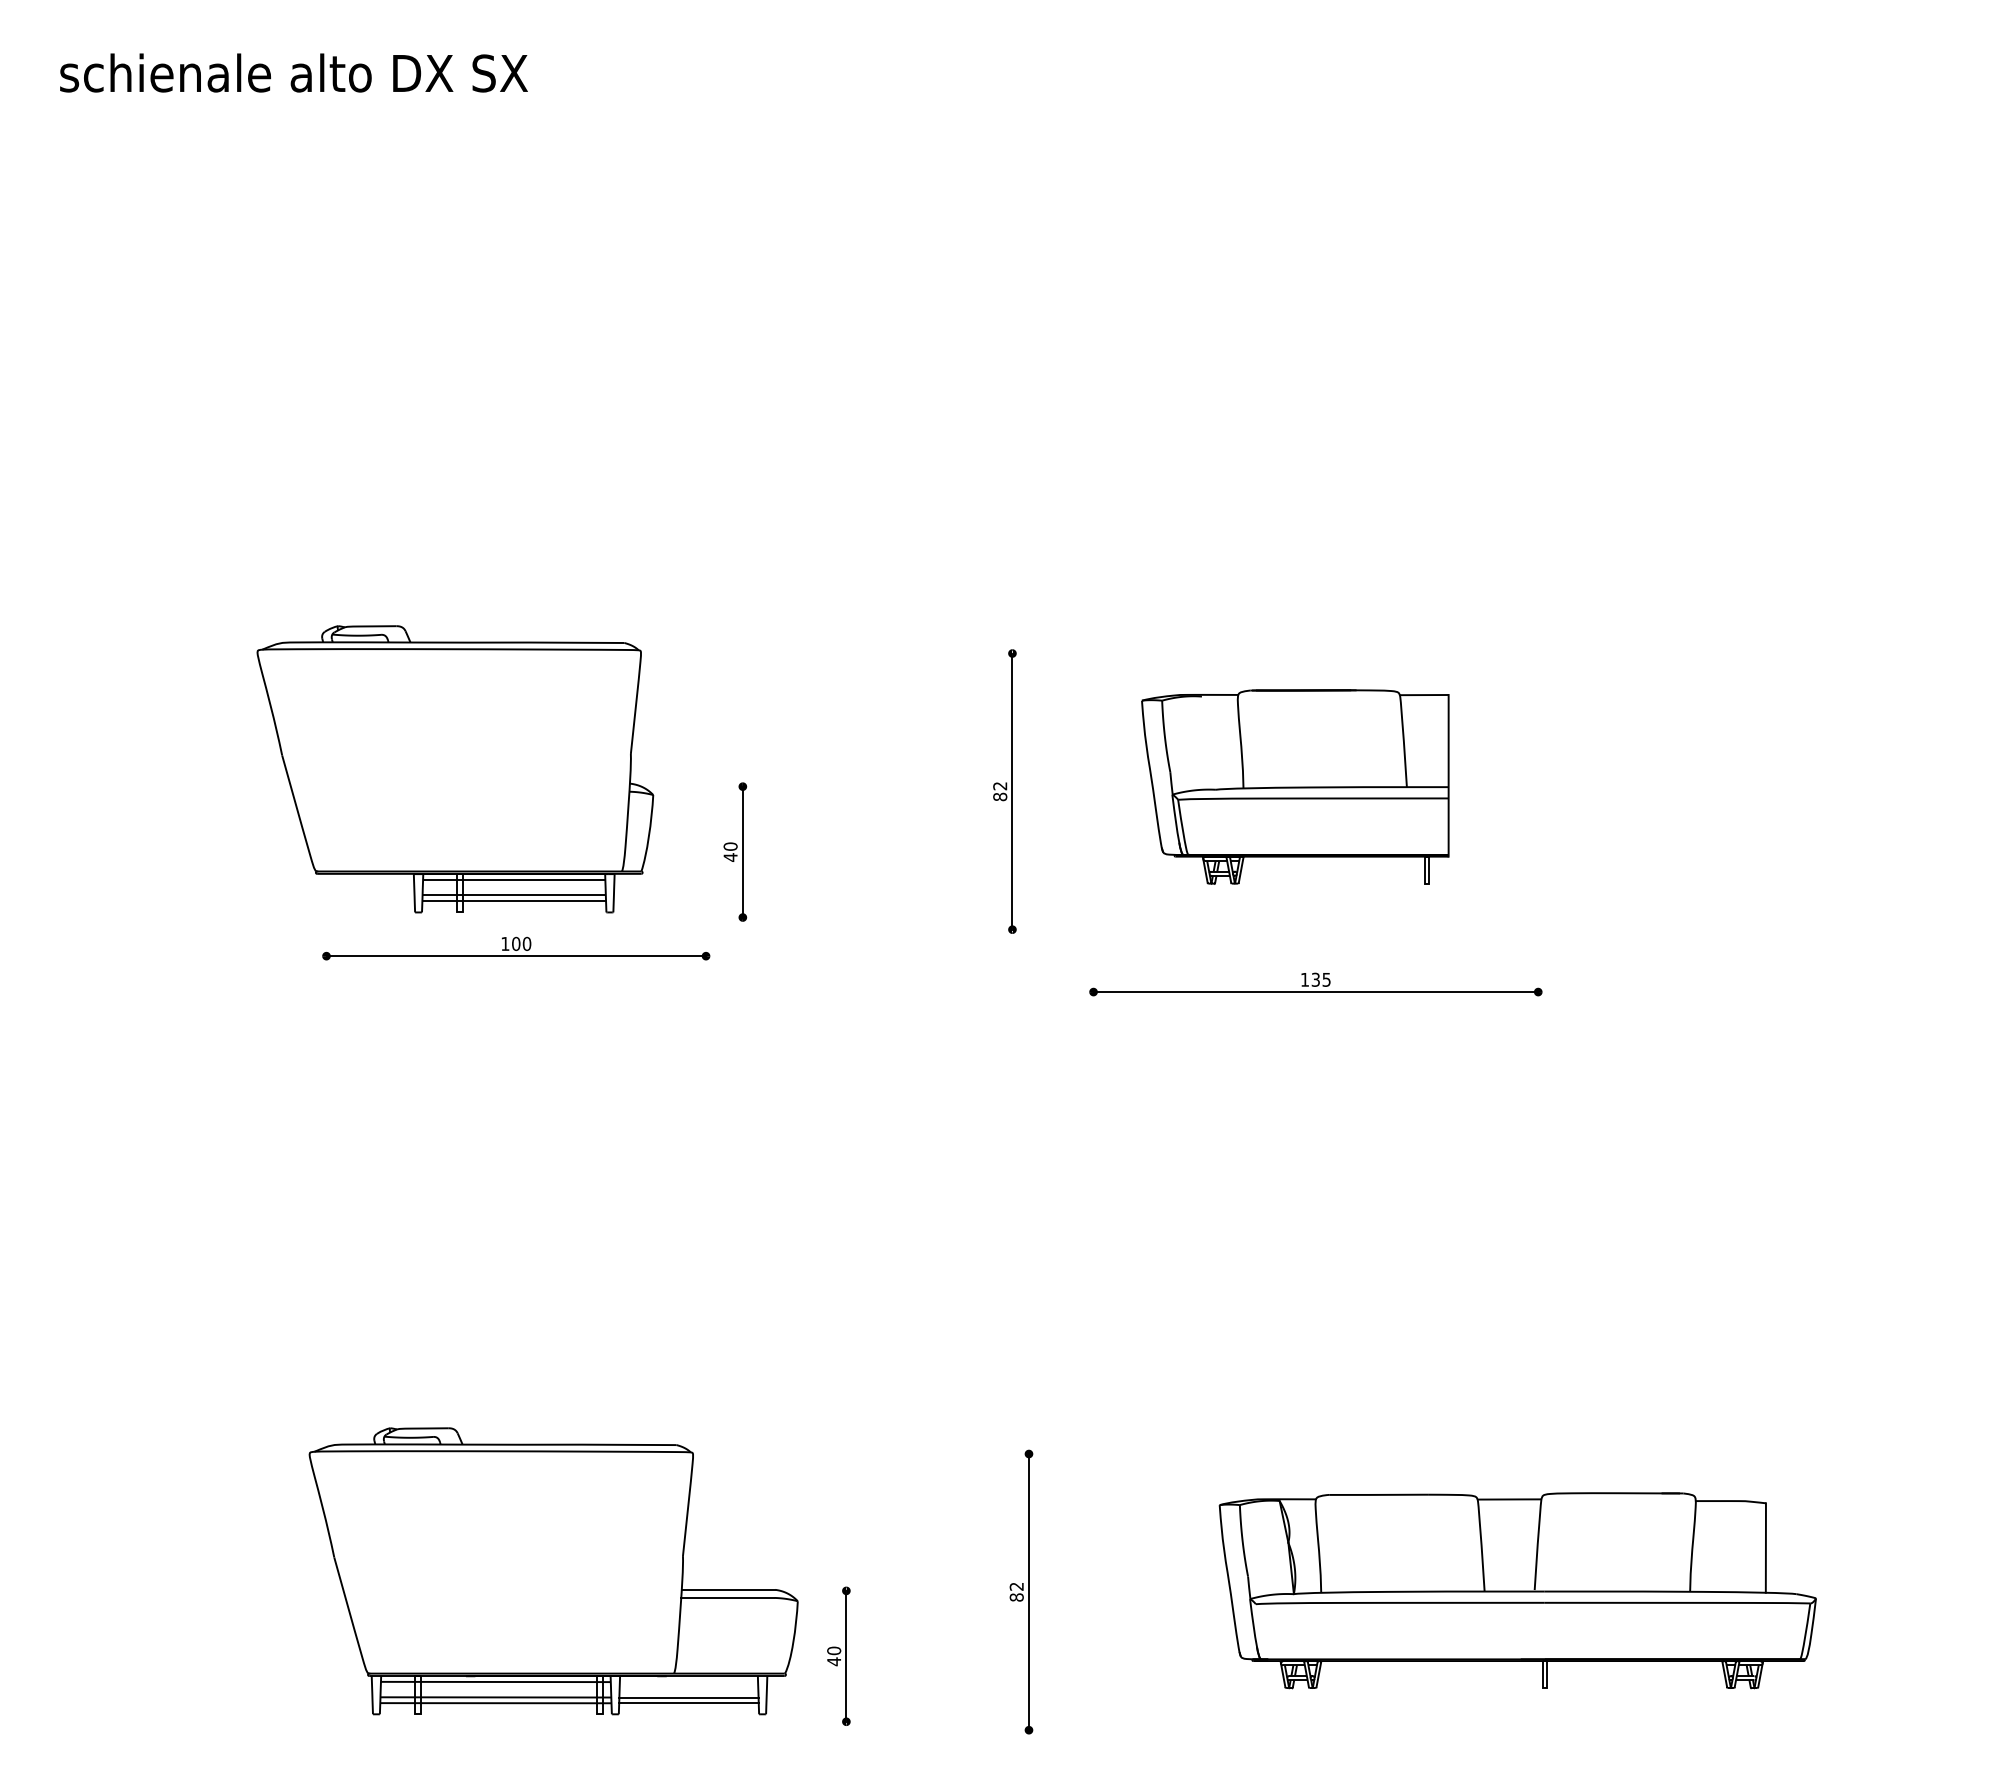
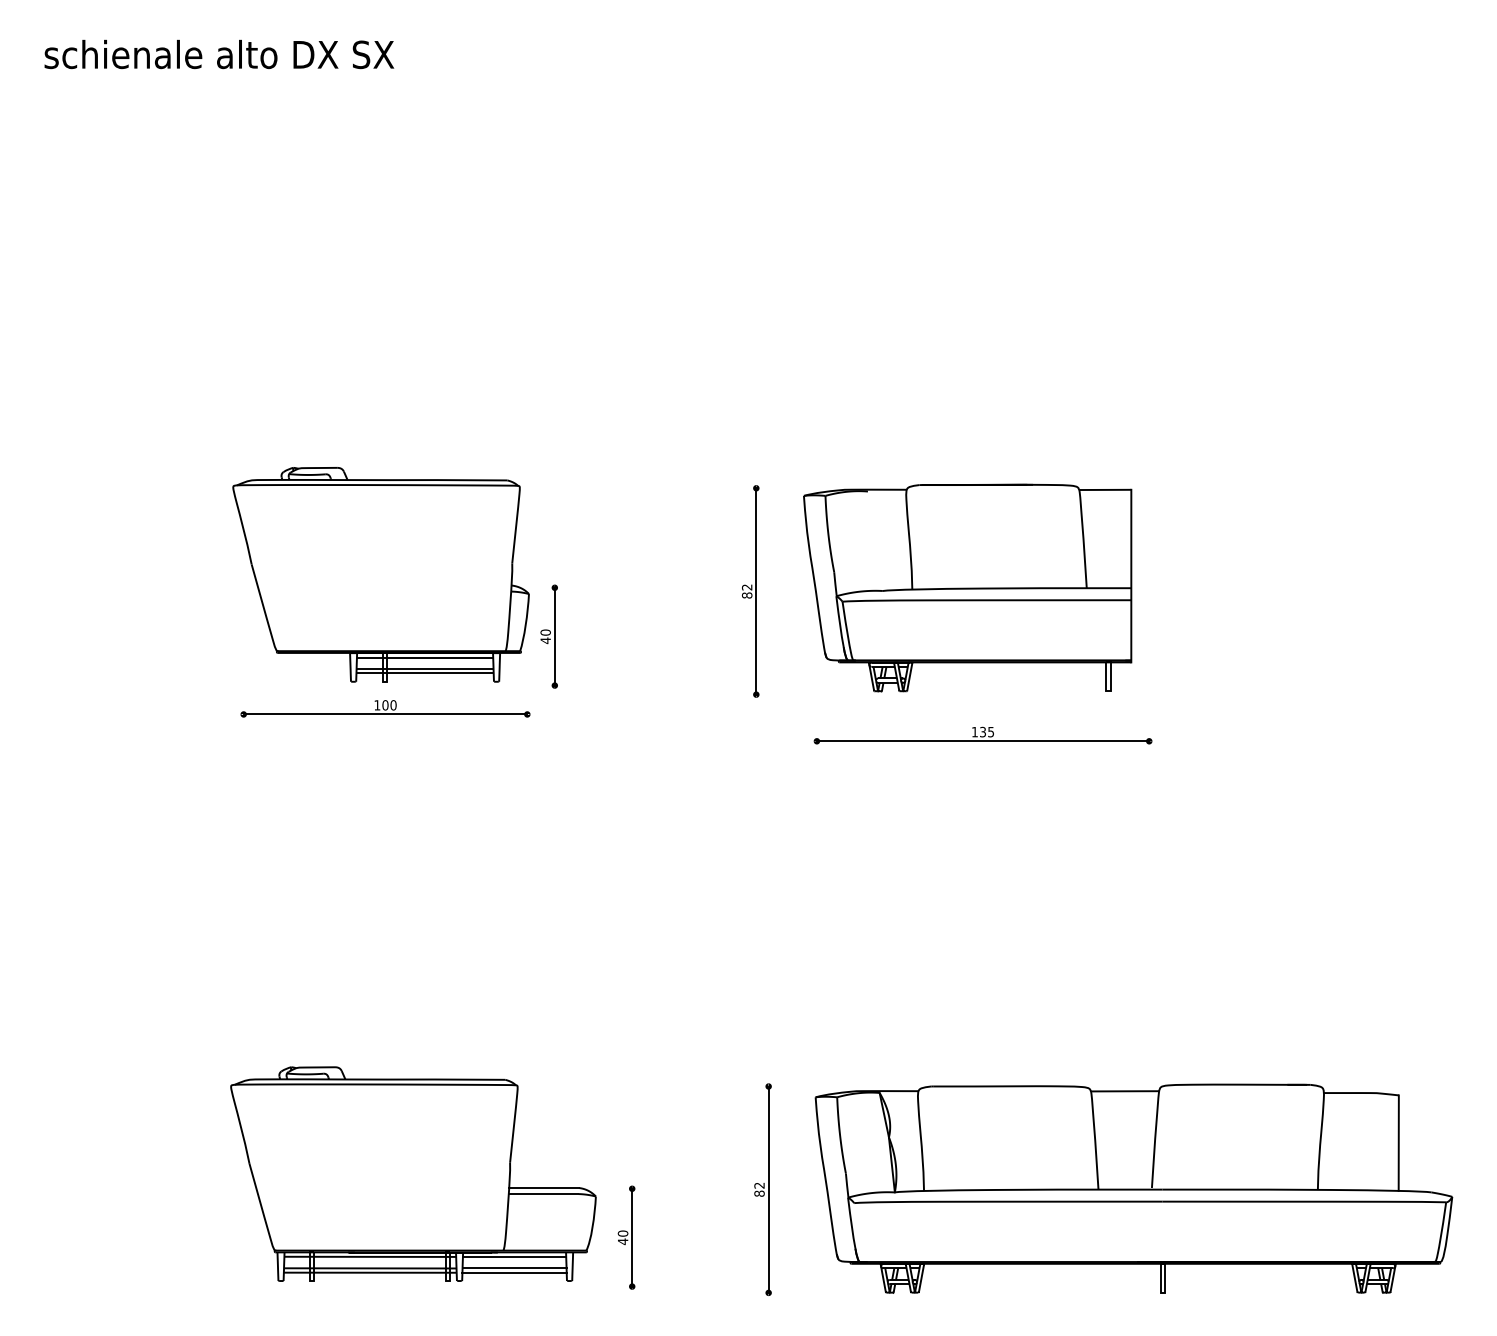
part: (455, 769) -> (381, 574), moved
part: (1295, 786) -> (967, 587), size x1.43
part: (1517, 1590) -> (1133, 1188), size x1.43
line: (688, 1682) -> (514, 1257), added

